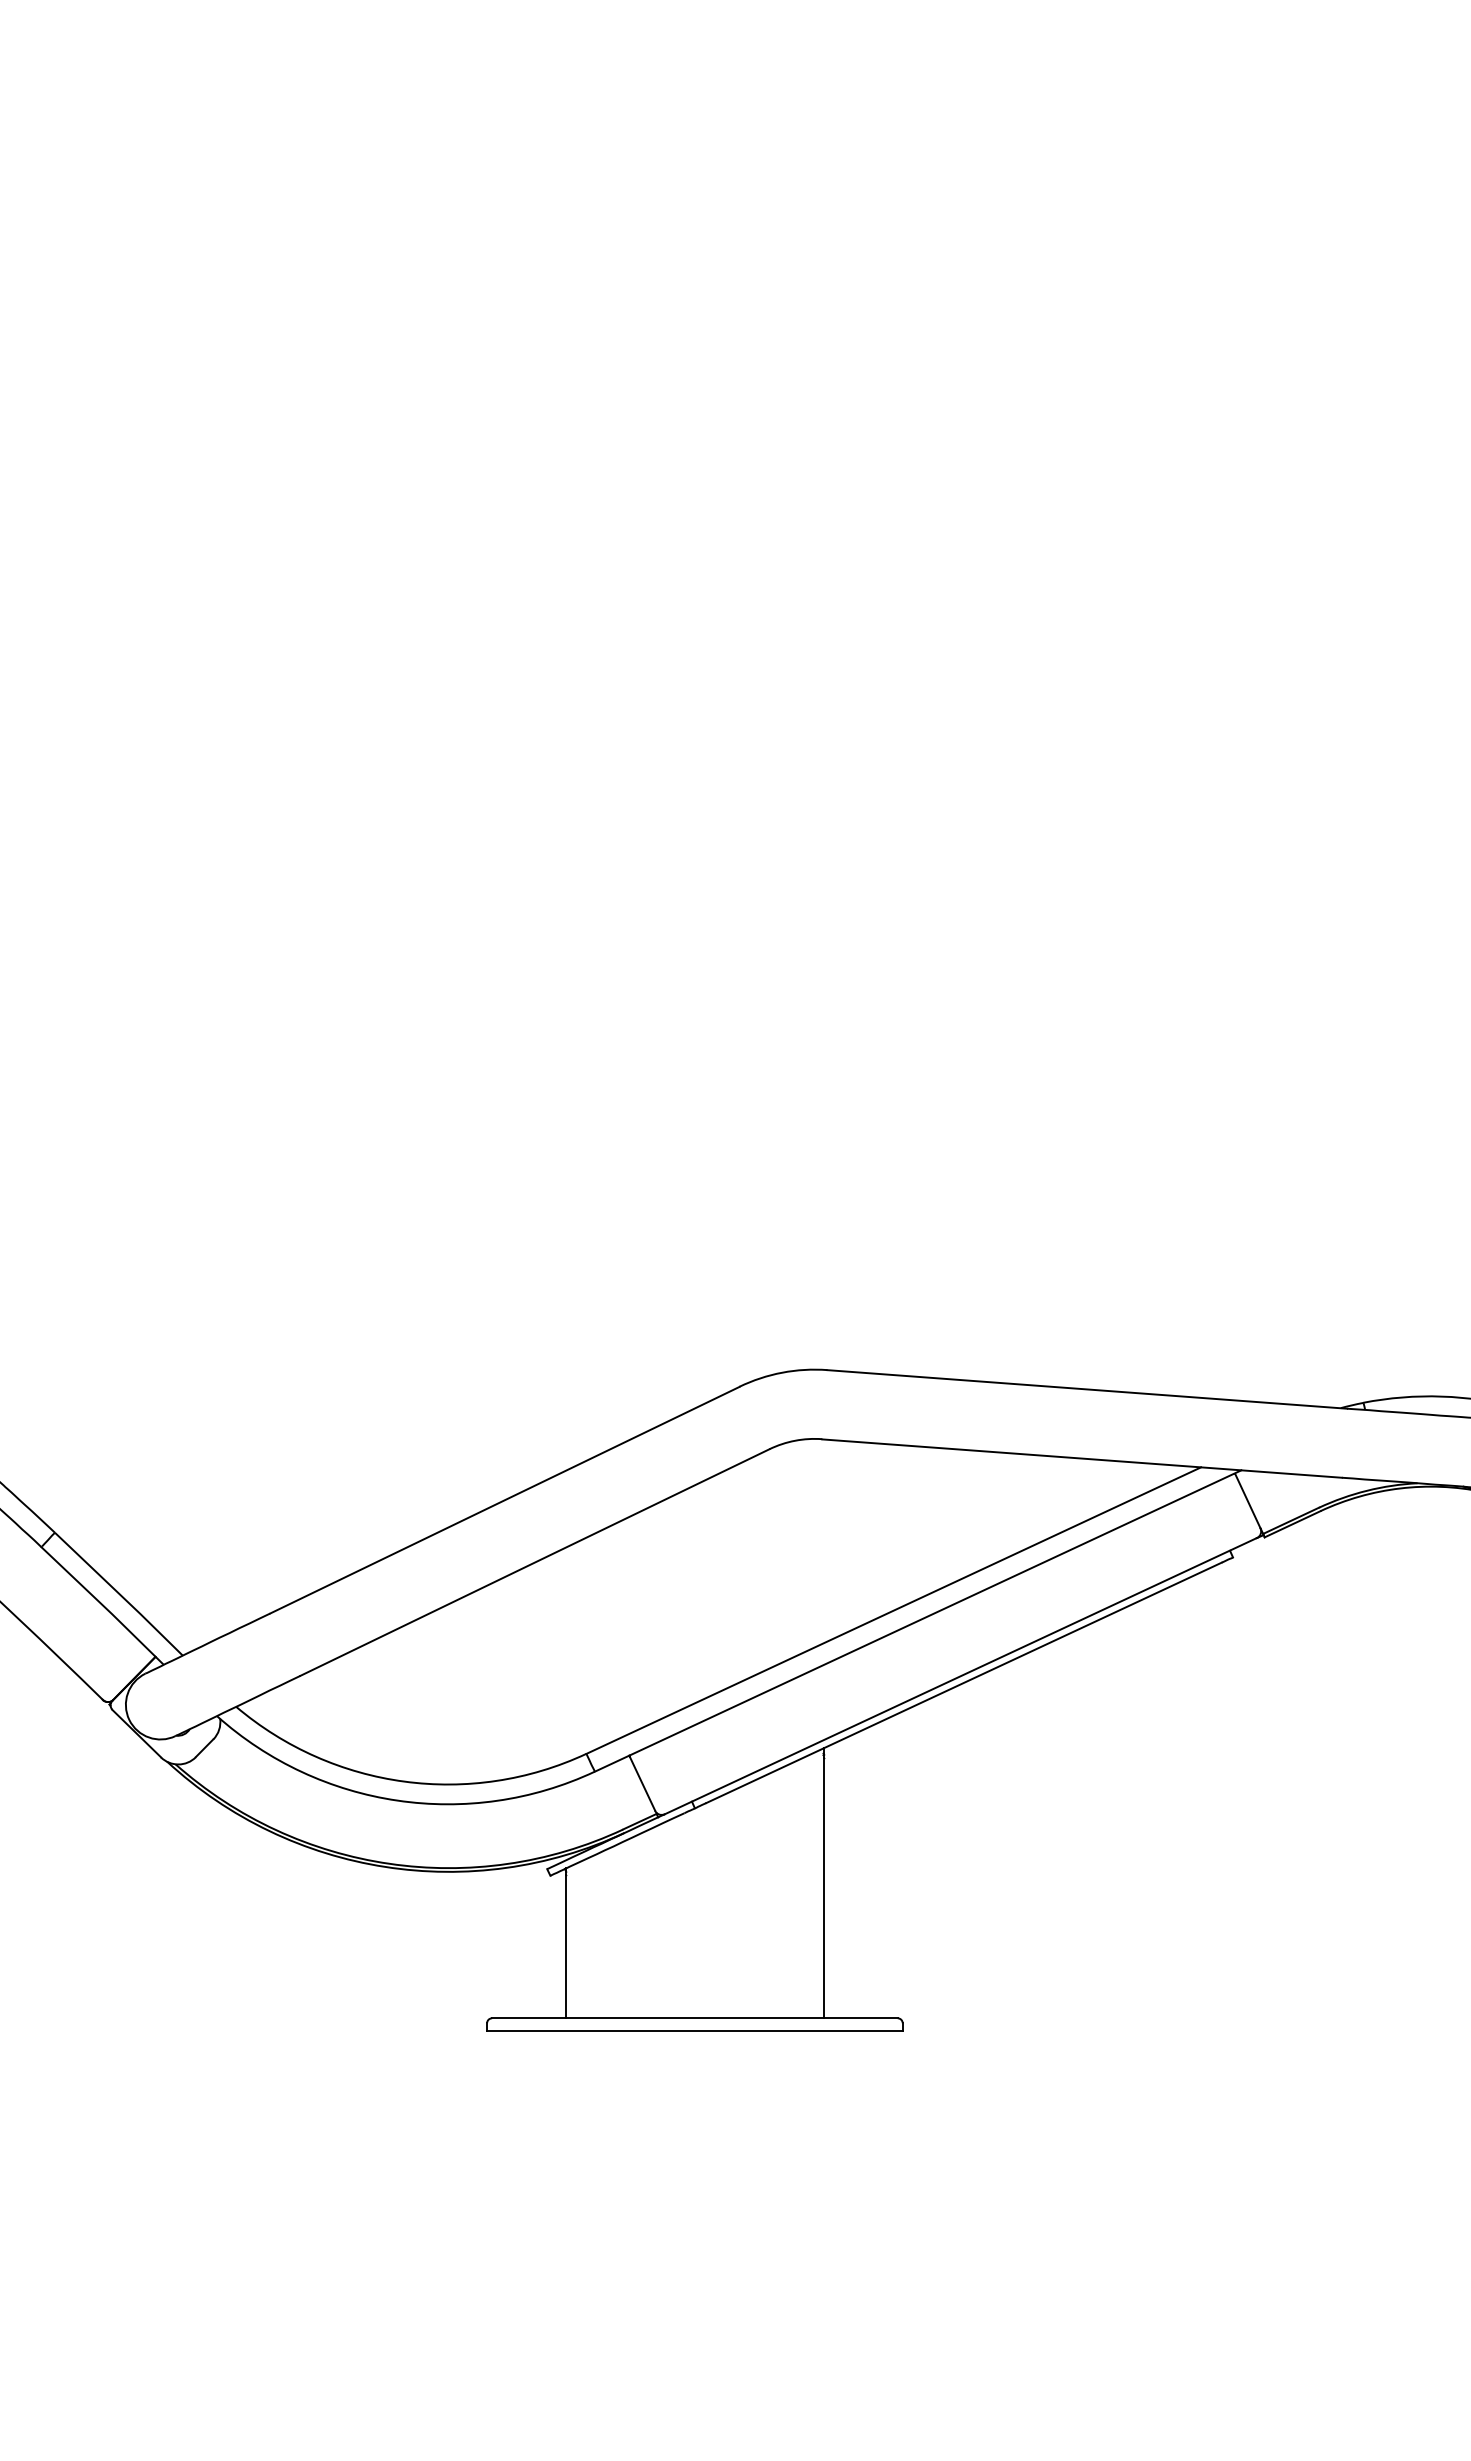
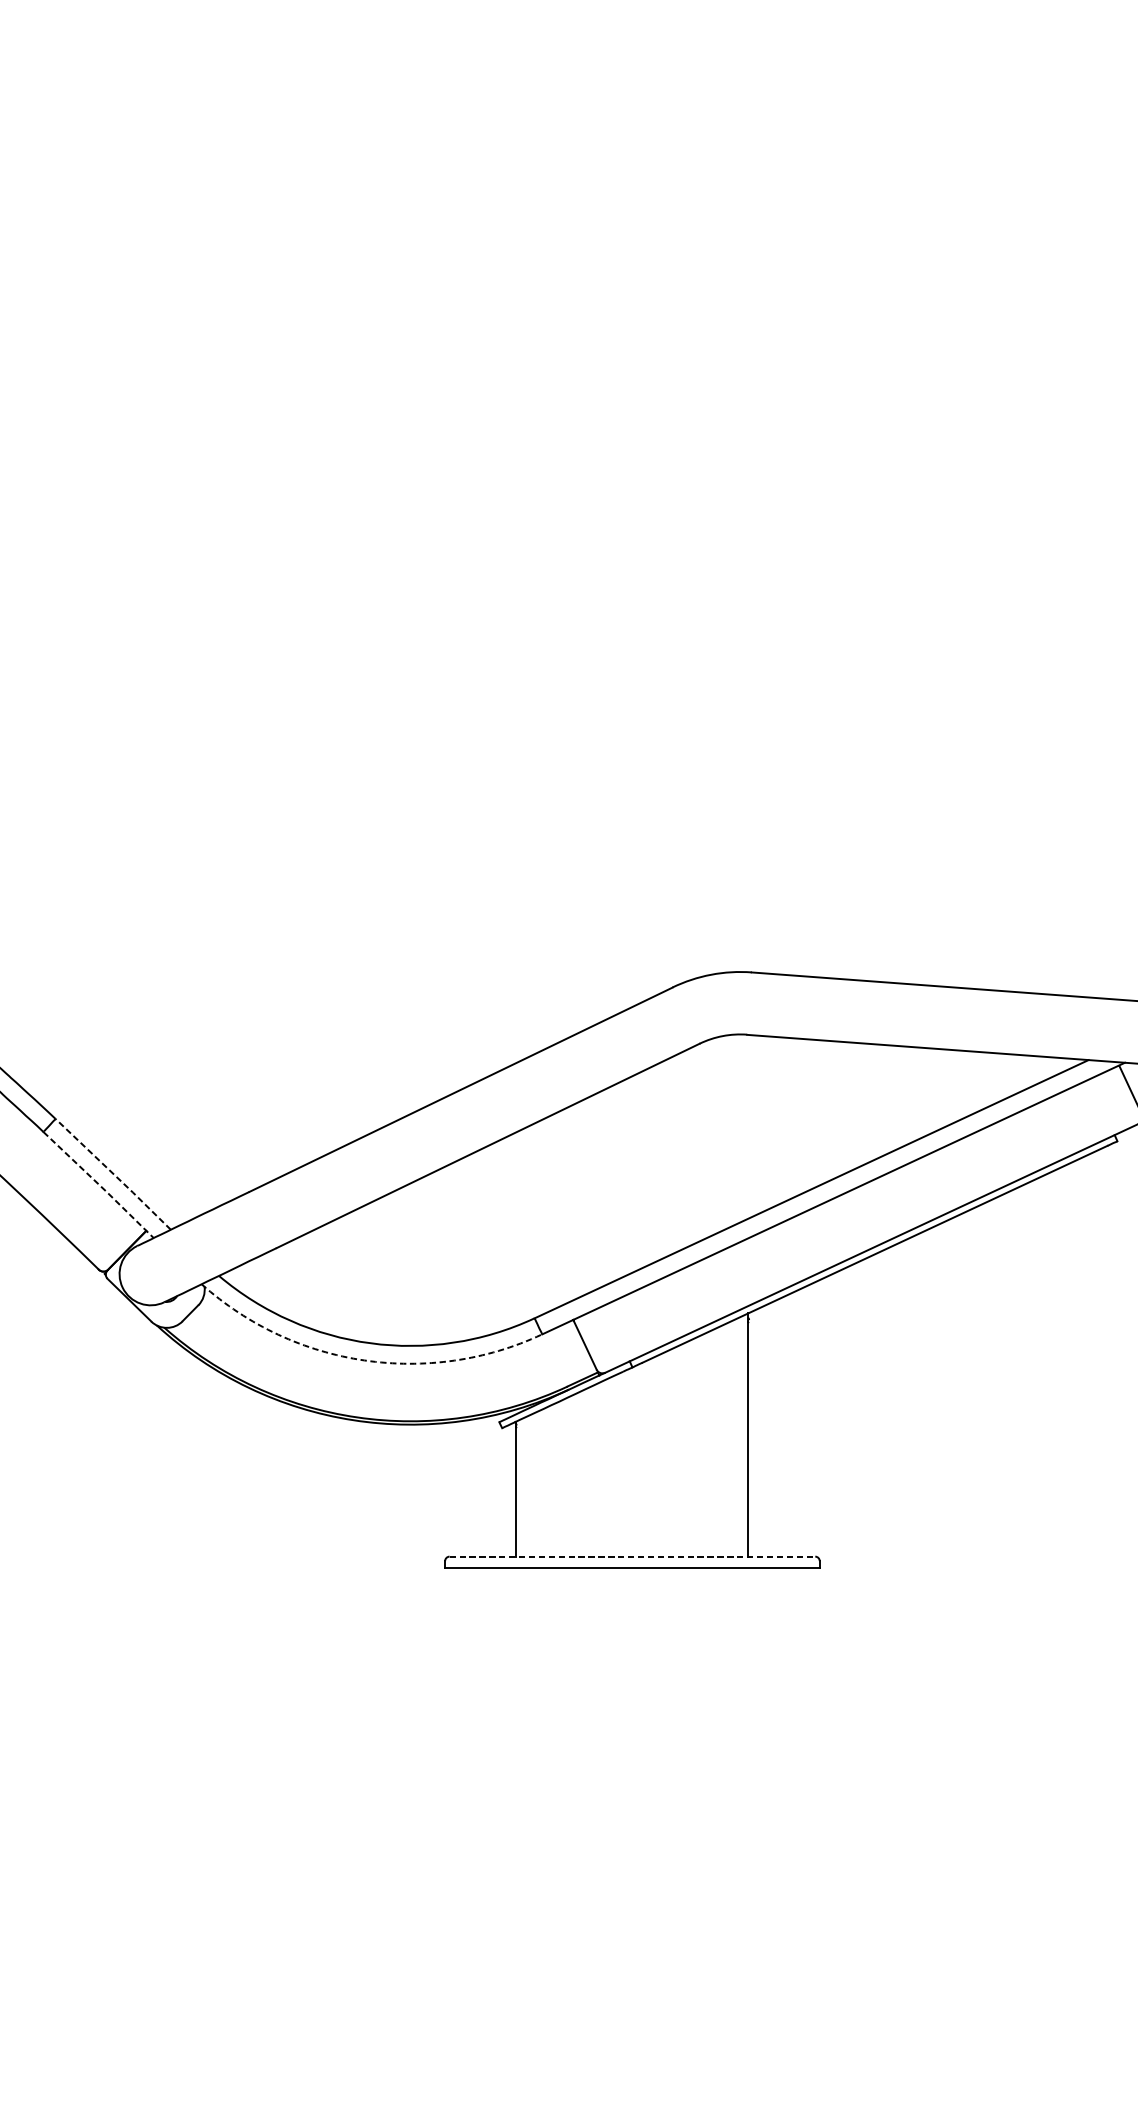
line: (119, 1593) -> (113, 1173), solid -> dashed
line: (103, 1606) -> (99, 1185), solid -> dashed
arc: (397, 1800) -> (364, 1360), solid -> dashed
line: (694, 2018) -> (632, 1556), solid -> dashed

